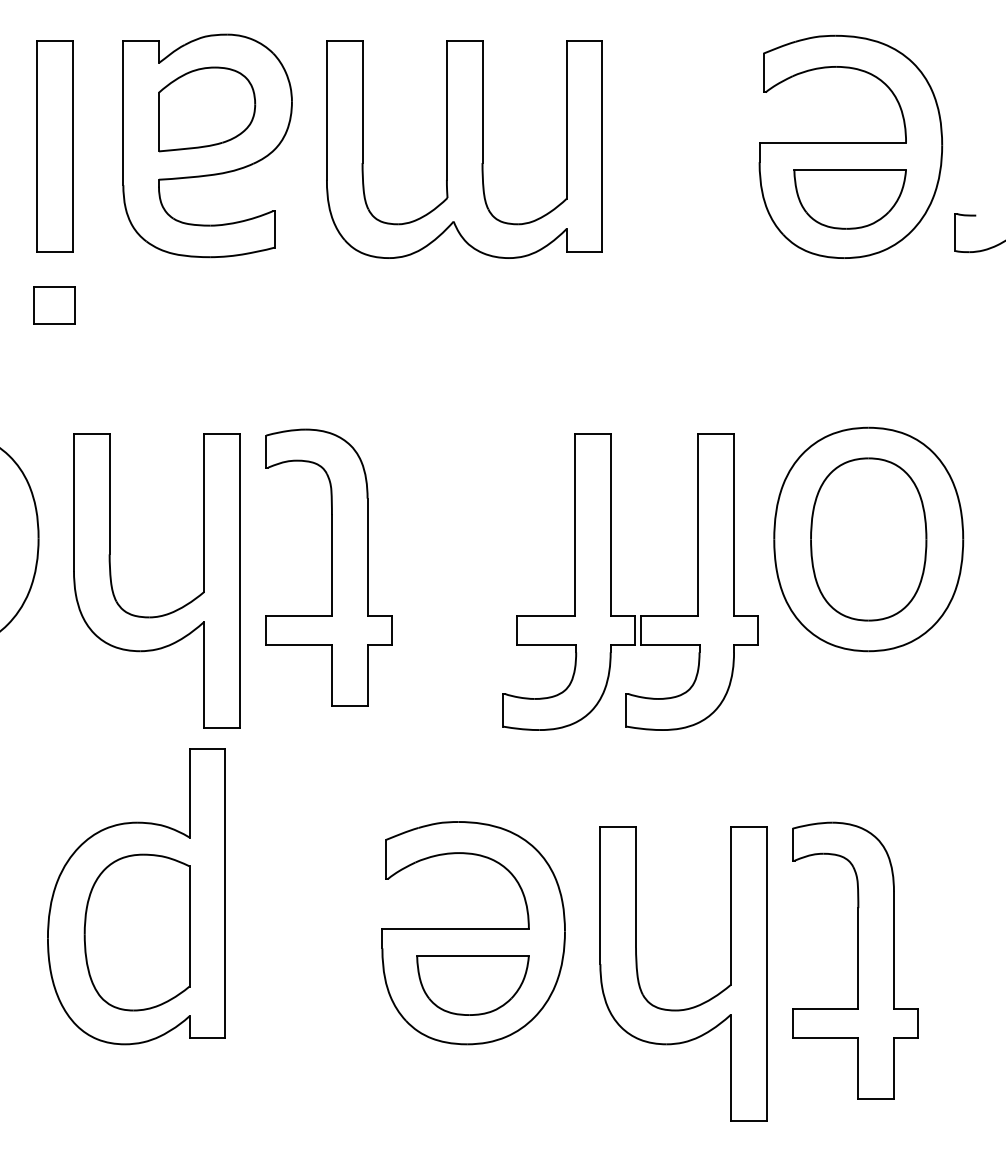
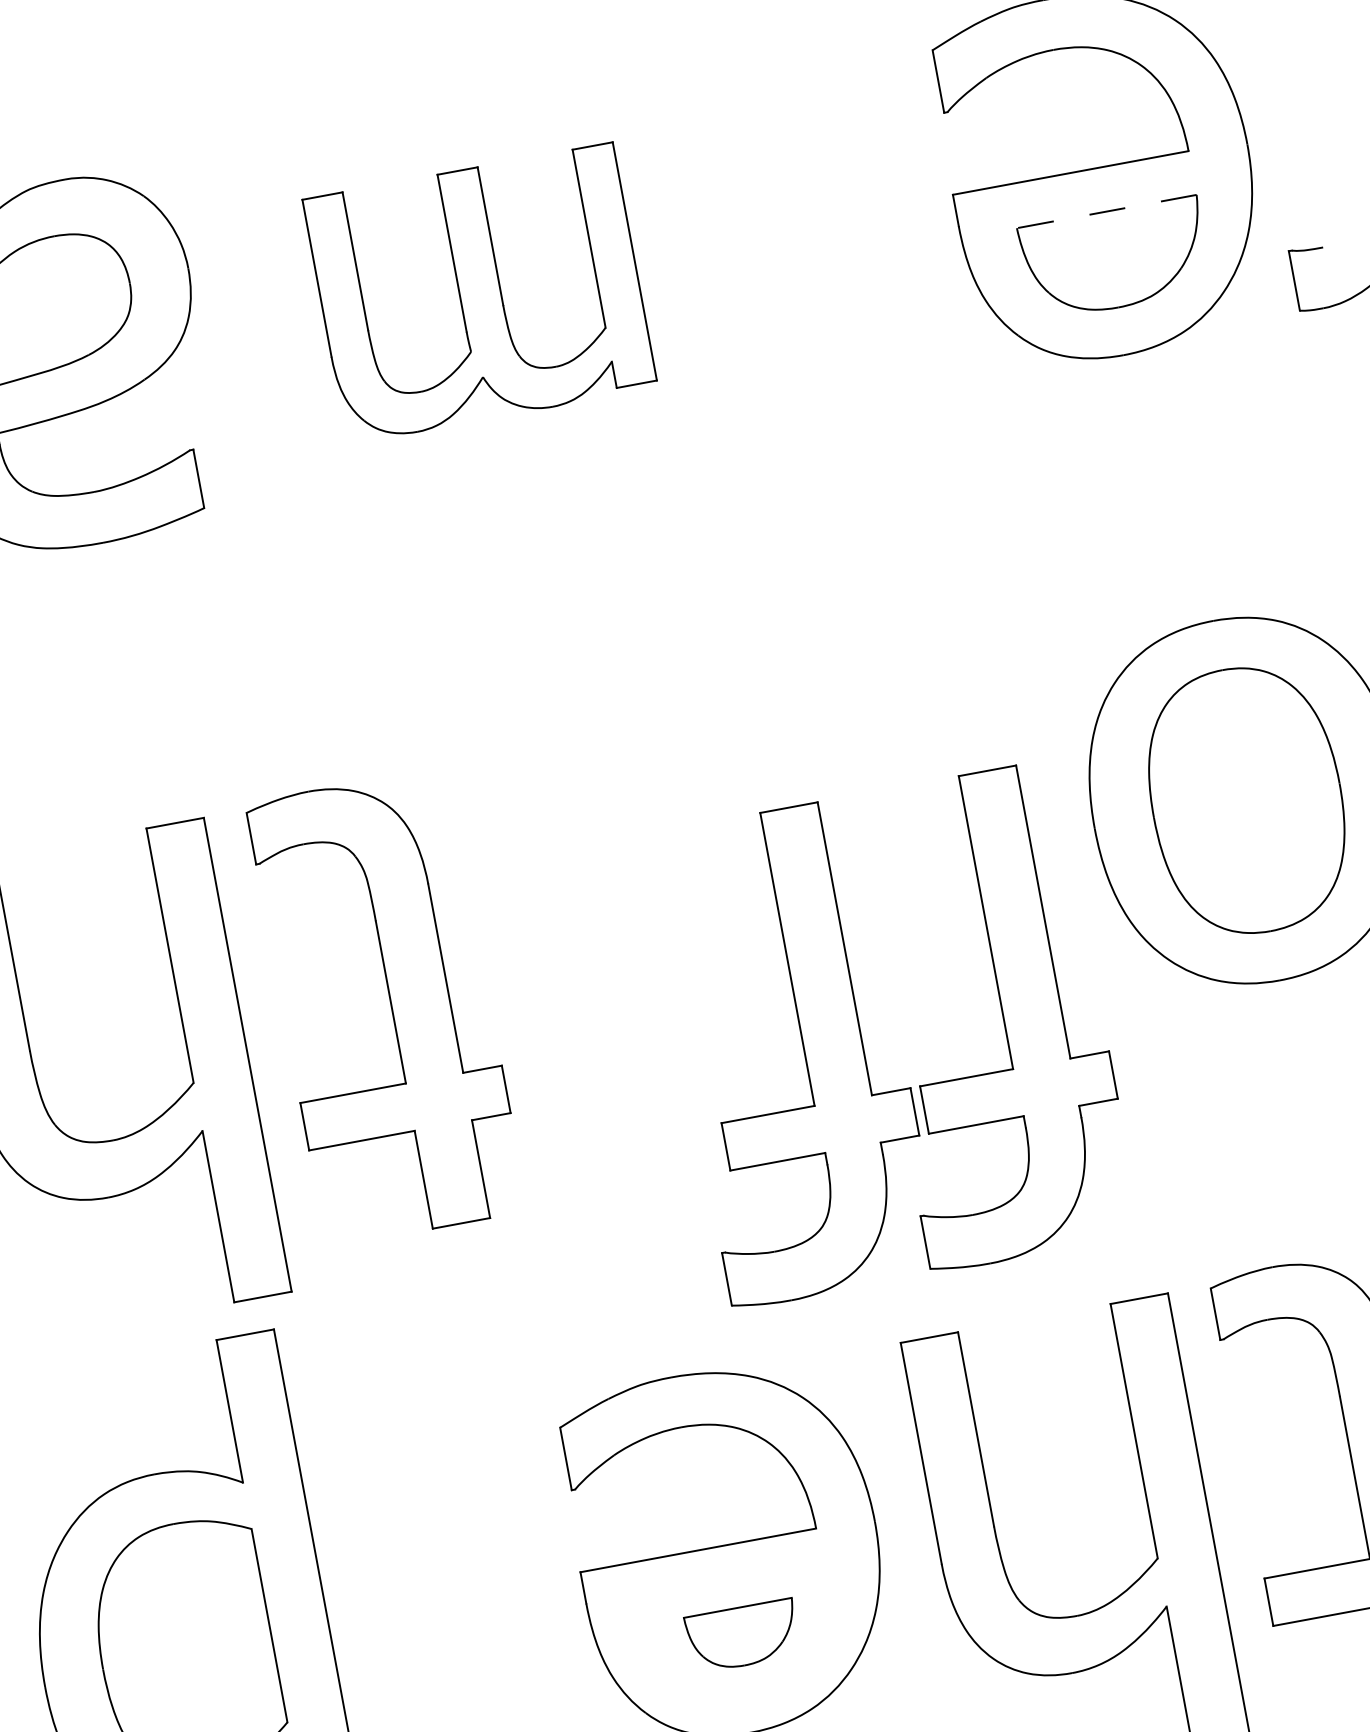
part: (464, 149) -> (480, 293), size x0.7
line: (850, 169) -> (1107, 210), solid -> dashed
part: (611, 581) -> (863, 1039), moved
part: (472, 985) -> (742, 1636), size x0.6

